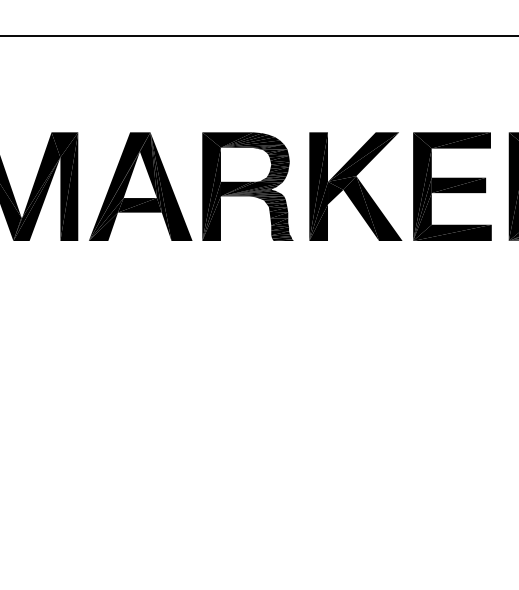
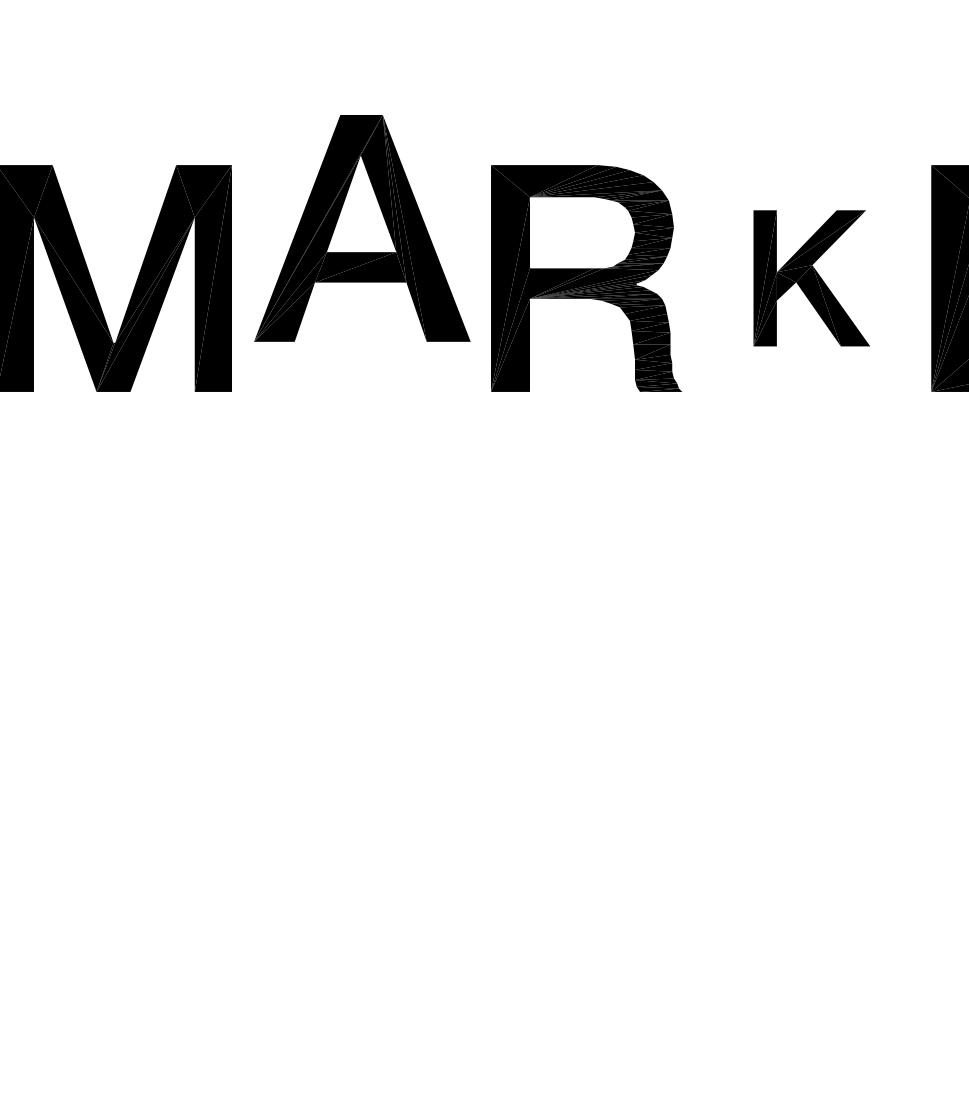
part: (140, 186) -> (361, 228), moved
part: (355, 186) -> (810, 278), size x0.6

